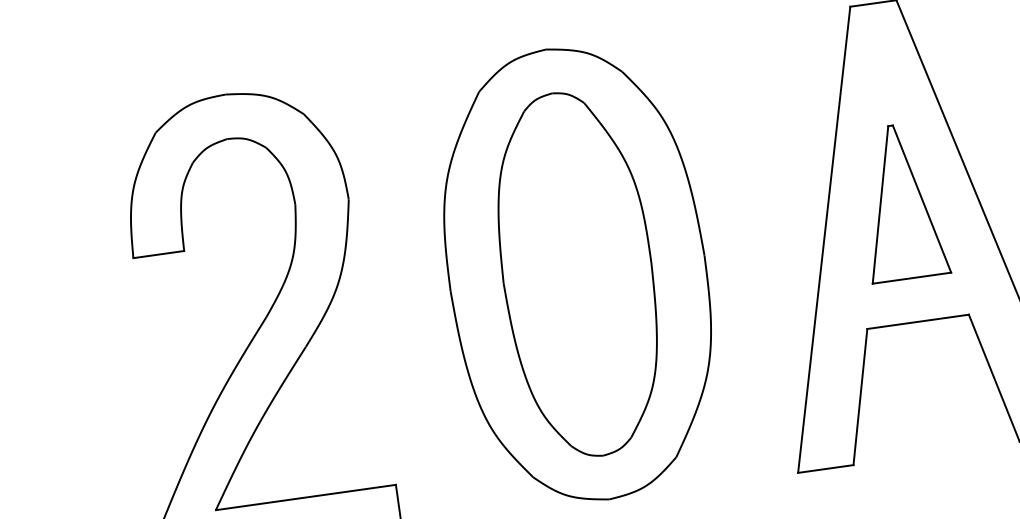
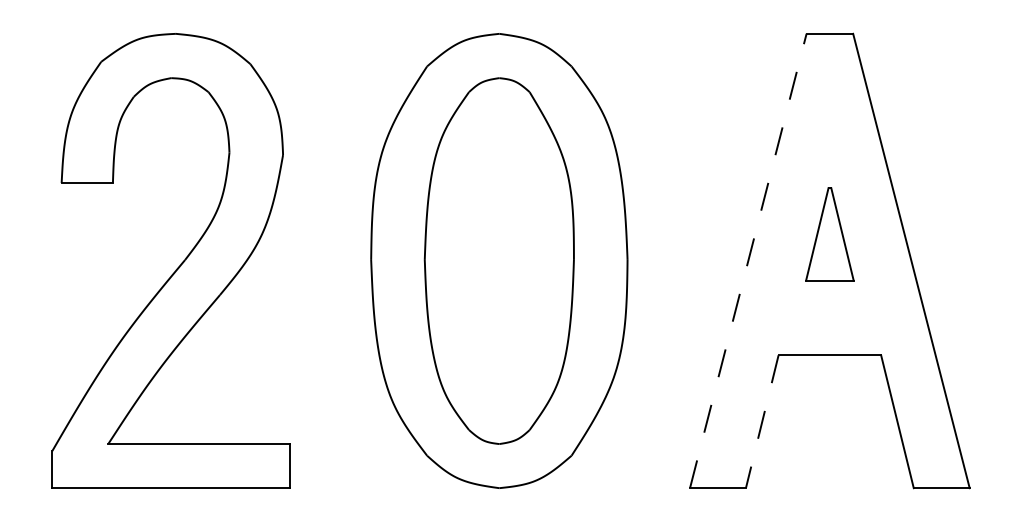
part: (900, 202) -> (829, 234), size x0.6
line: (824, 240) -> (748, 261), solid -> dashed
line: (860, 397) -> (762, 422), solid -> dashed

